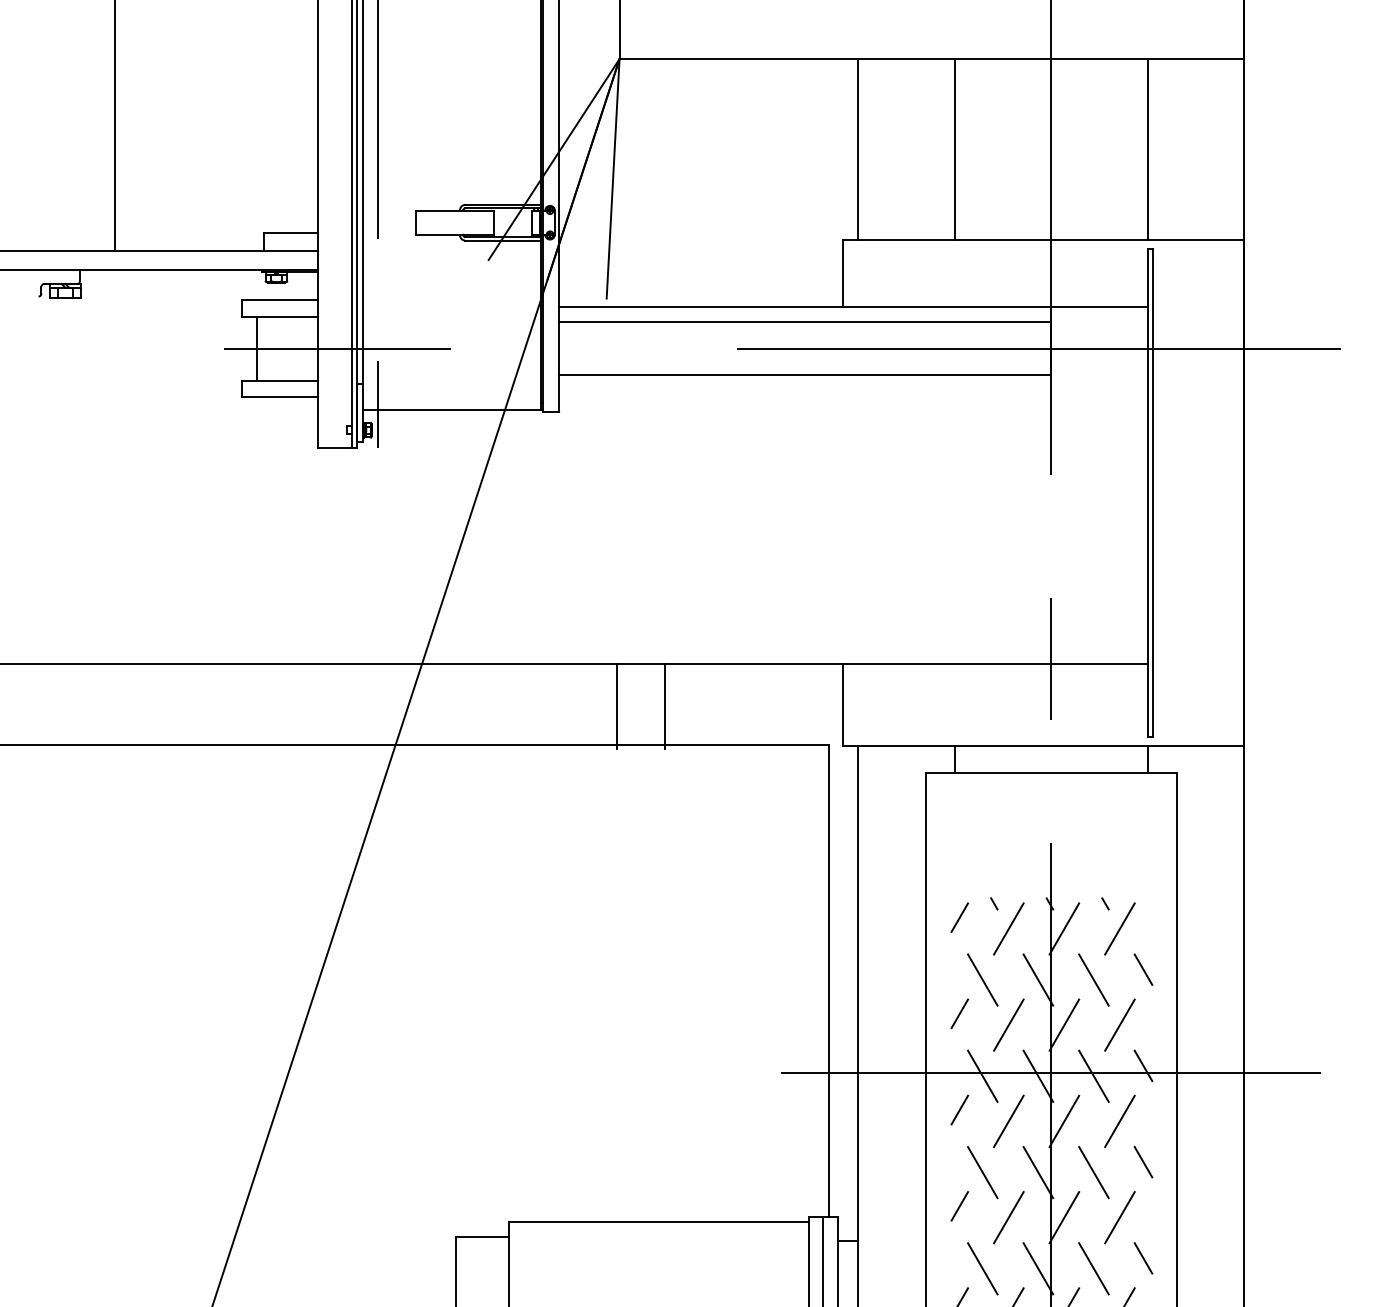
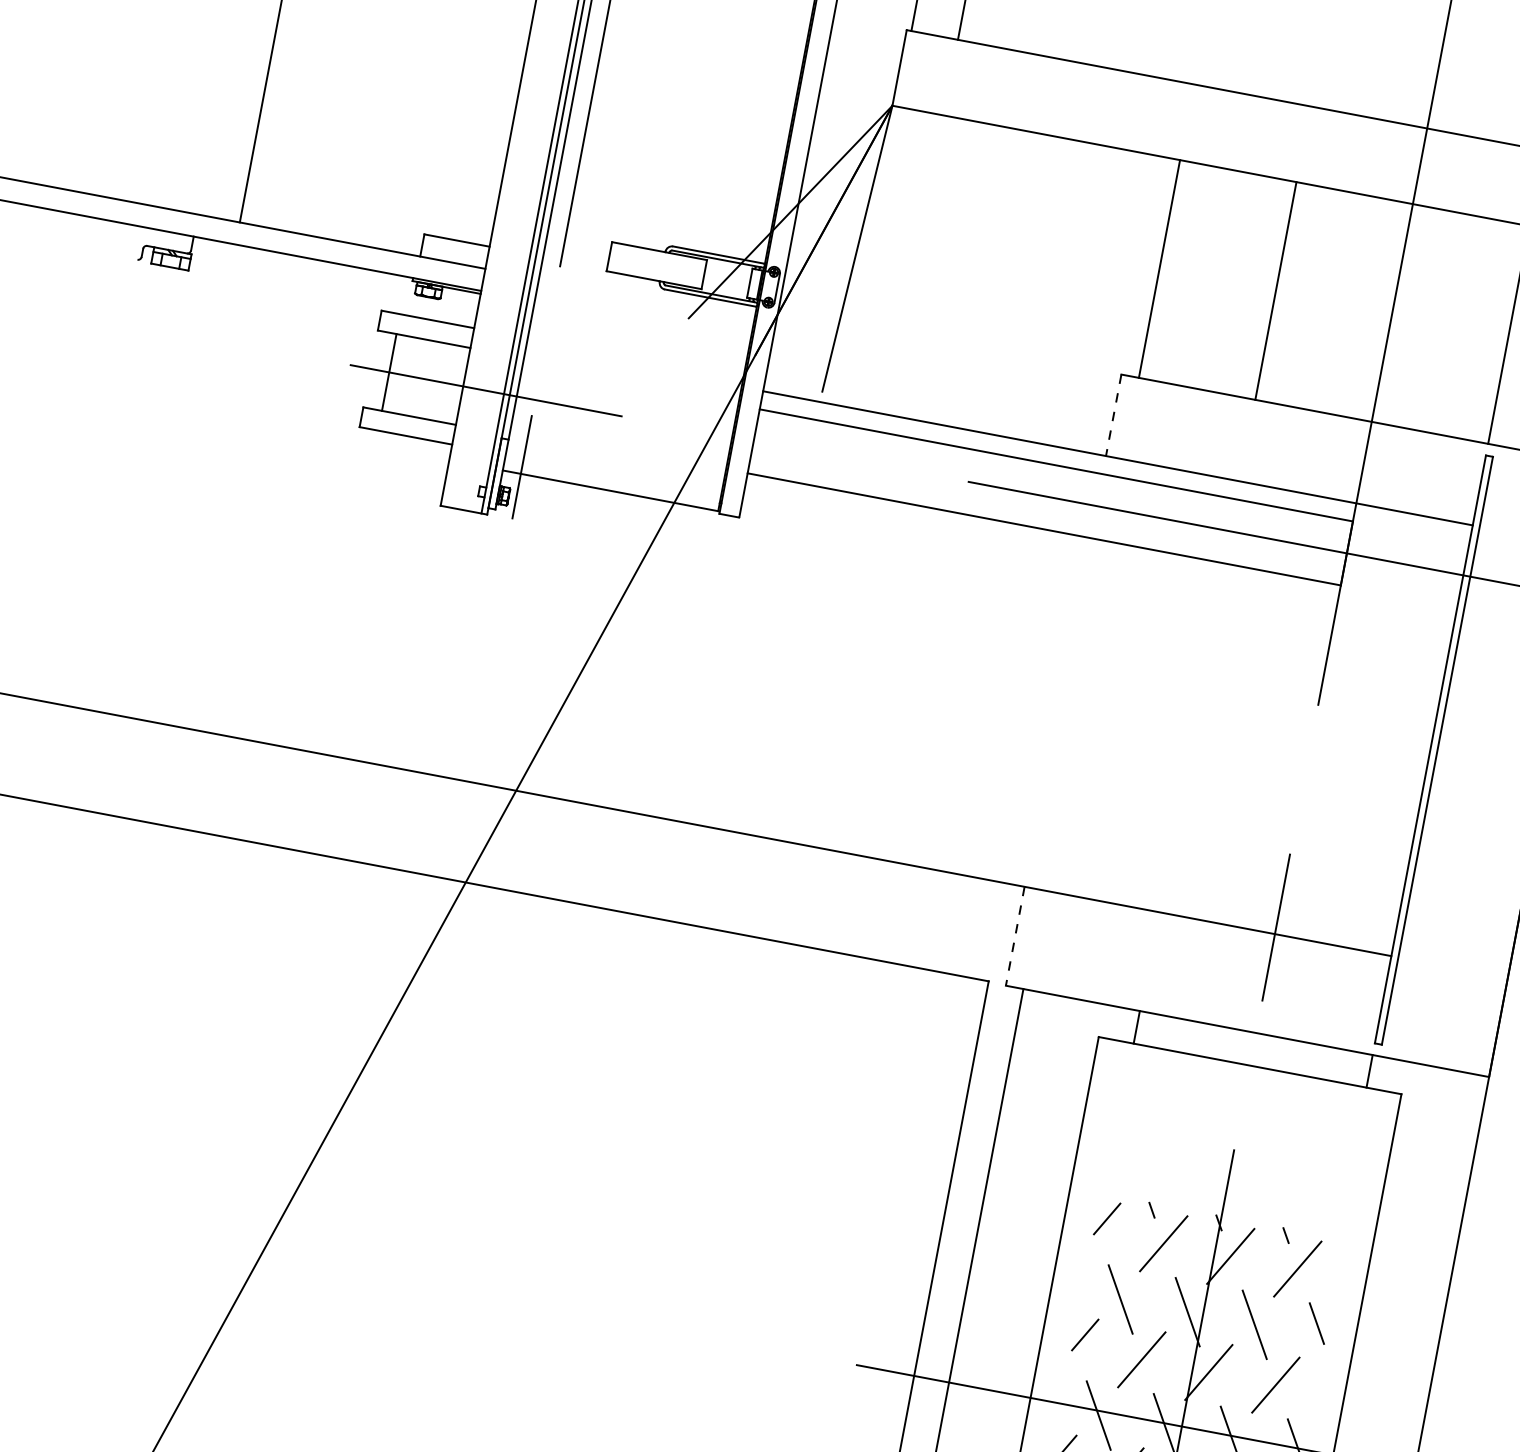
line: (843, 273) -> (1113, 415), solid -> dashed
line: (843, 705) -> (1015, 936), solid -> dashed
line: (616, 706) -> (741, 886), removed
line: (664, 706) -> (799, 896), removed

